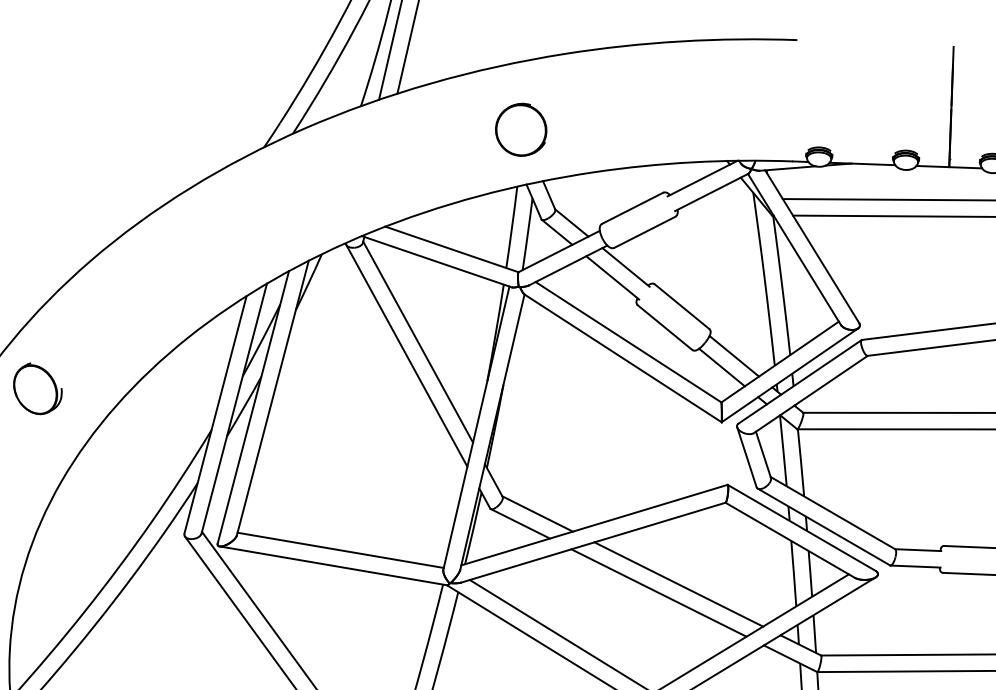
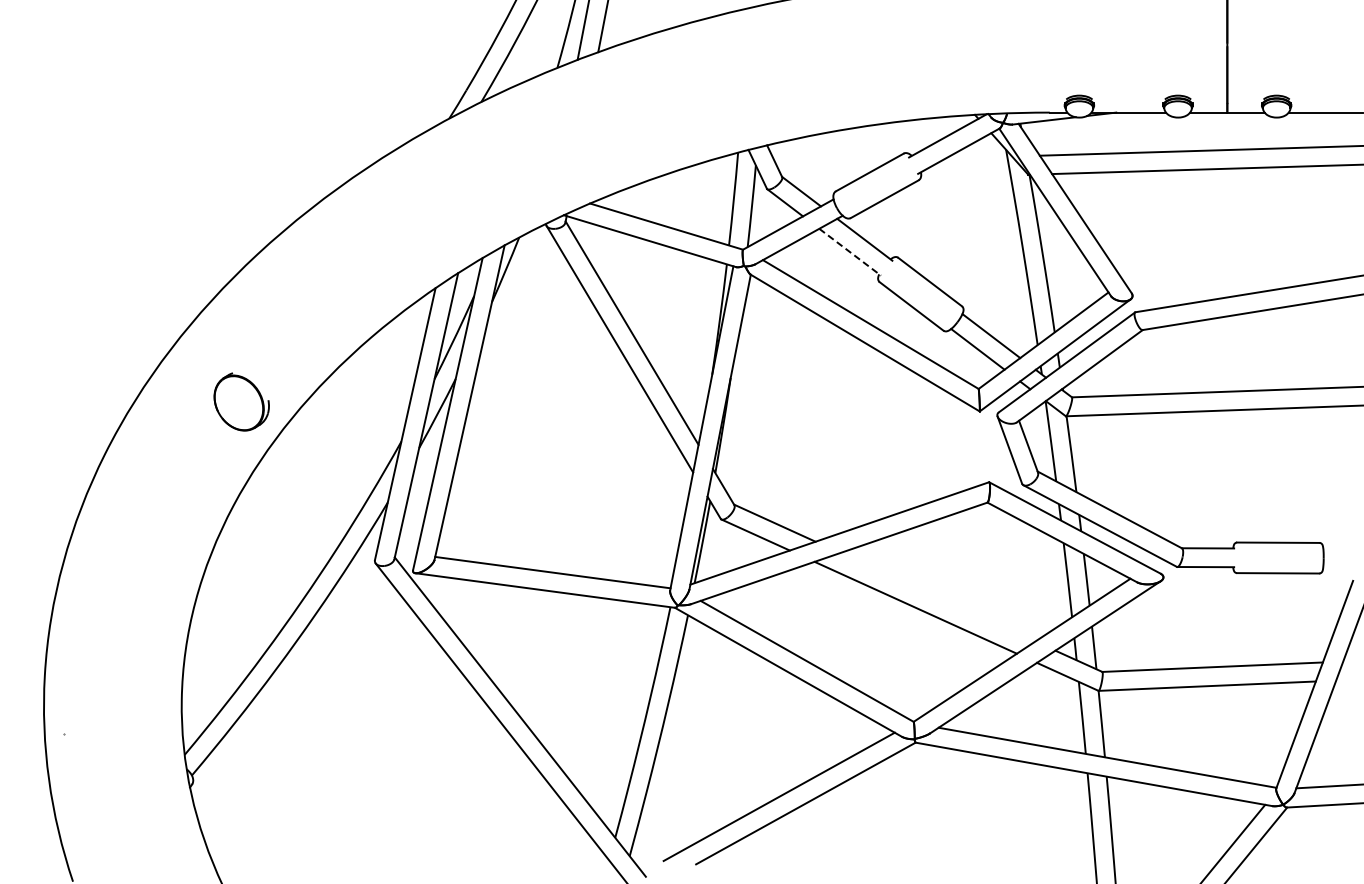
part: (520, 129) -> (739, 87), removed
line: (613, 278) -> (850, 252), solid -> dashed
part: (37, 388) -> (241, 401), moved
line: (678, 584) -> (937, 597), removed

